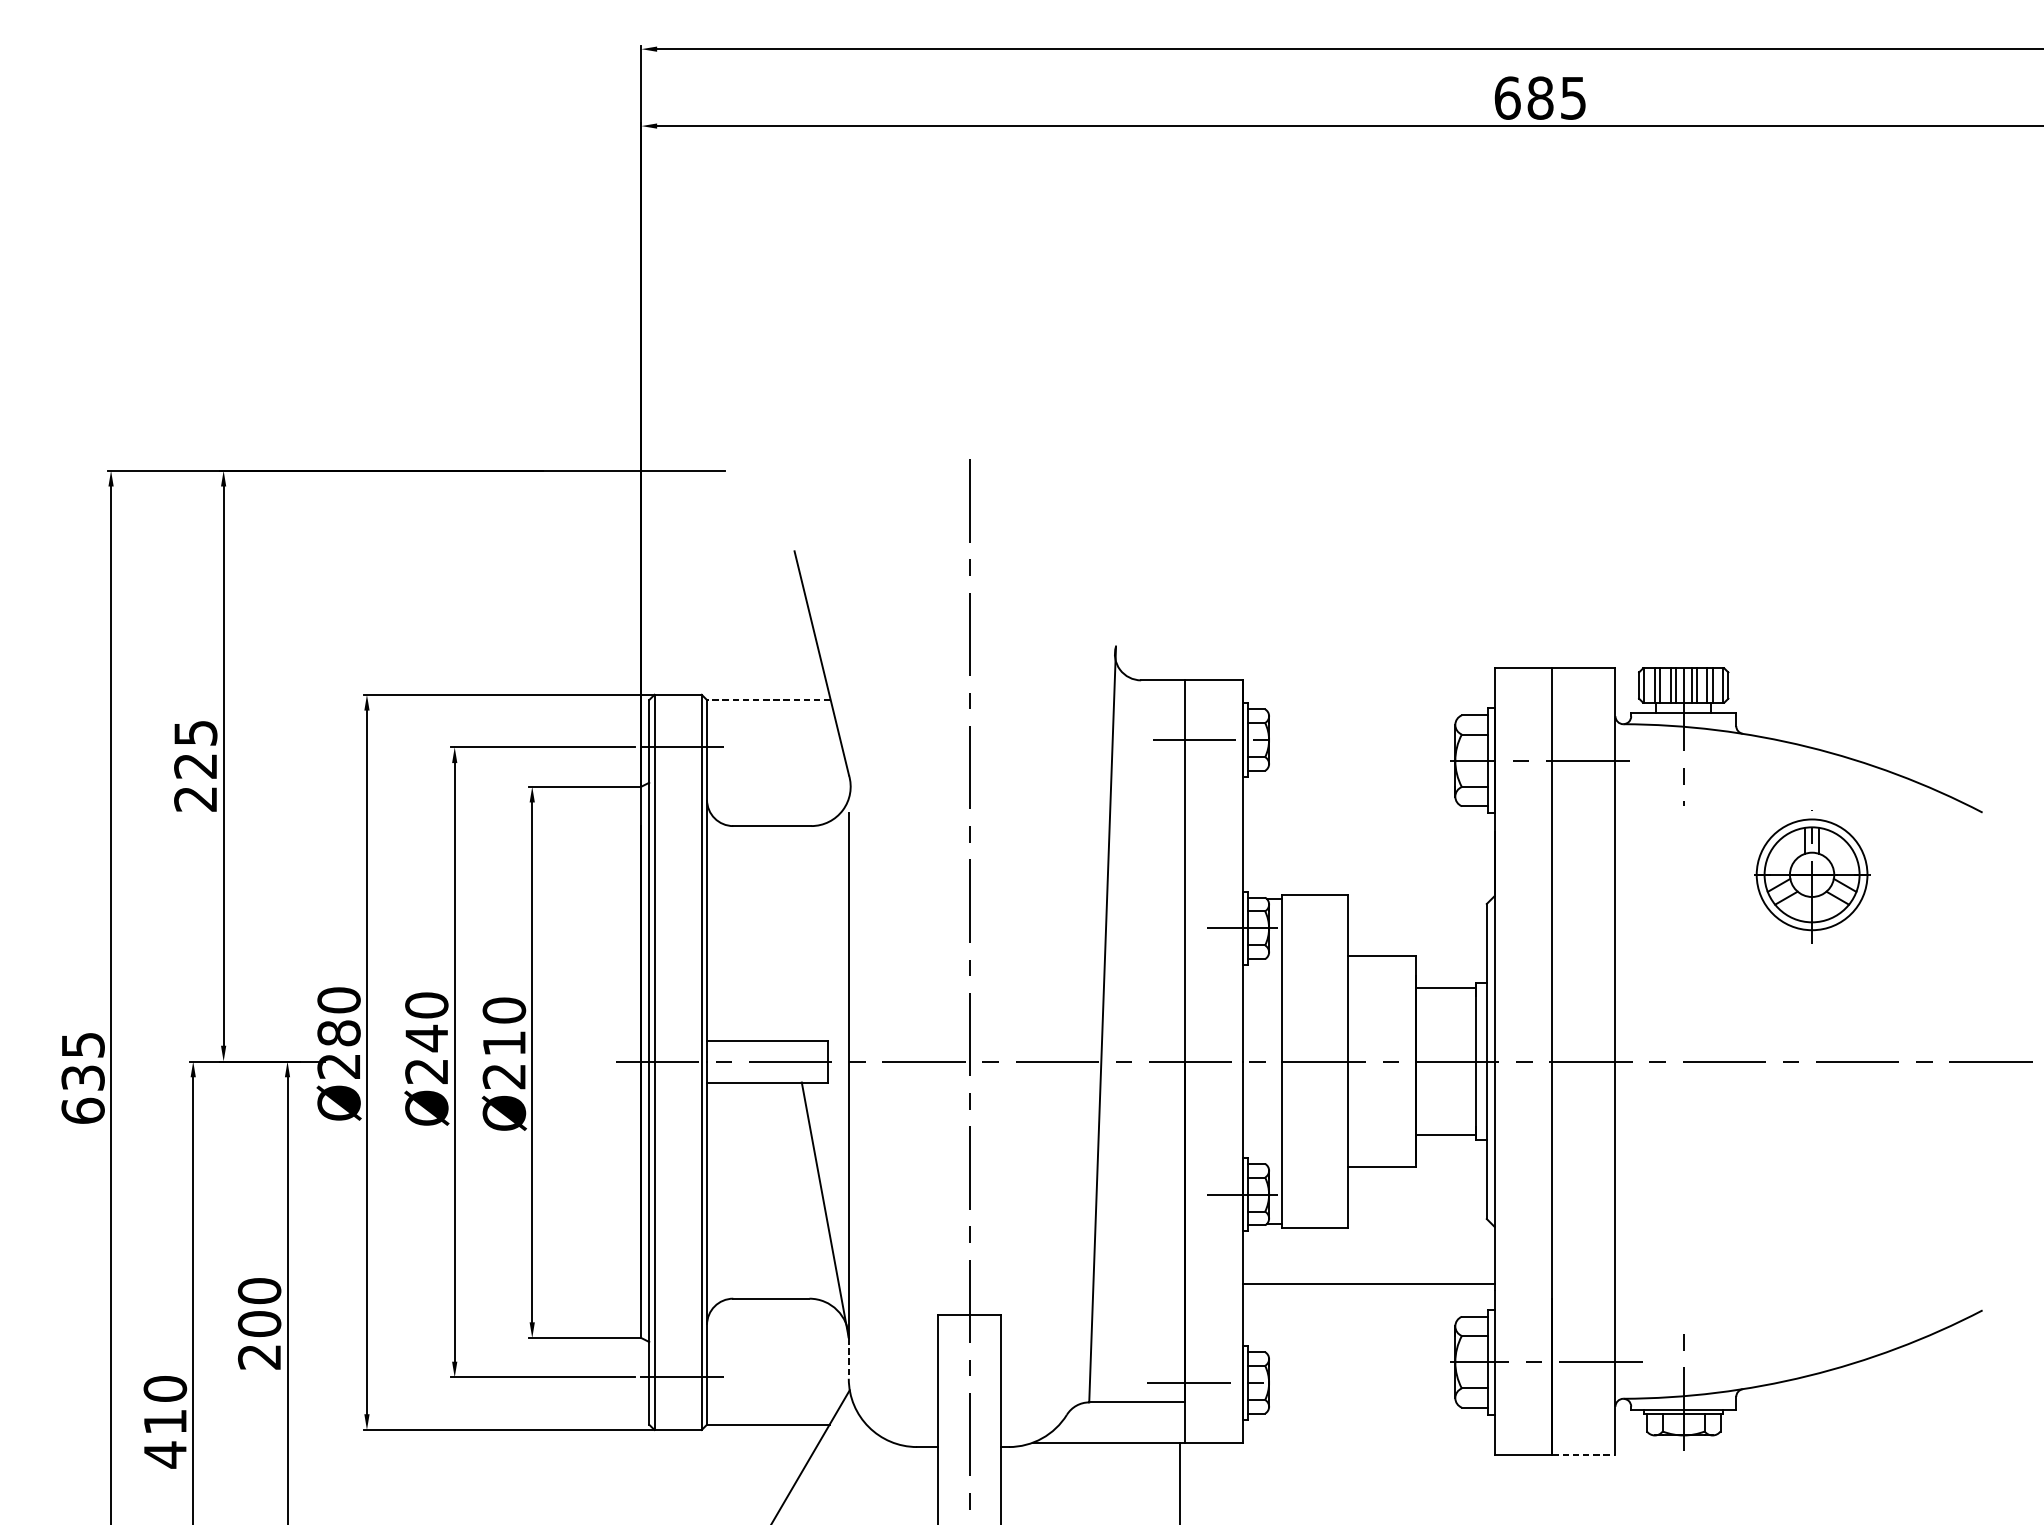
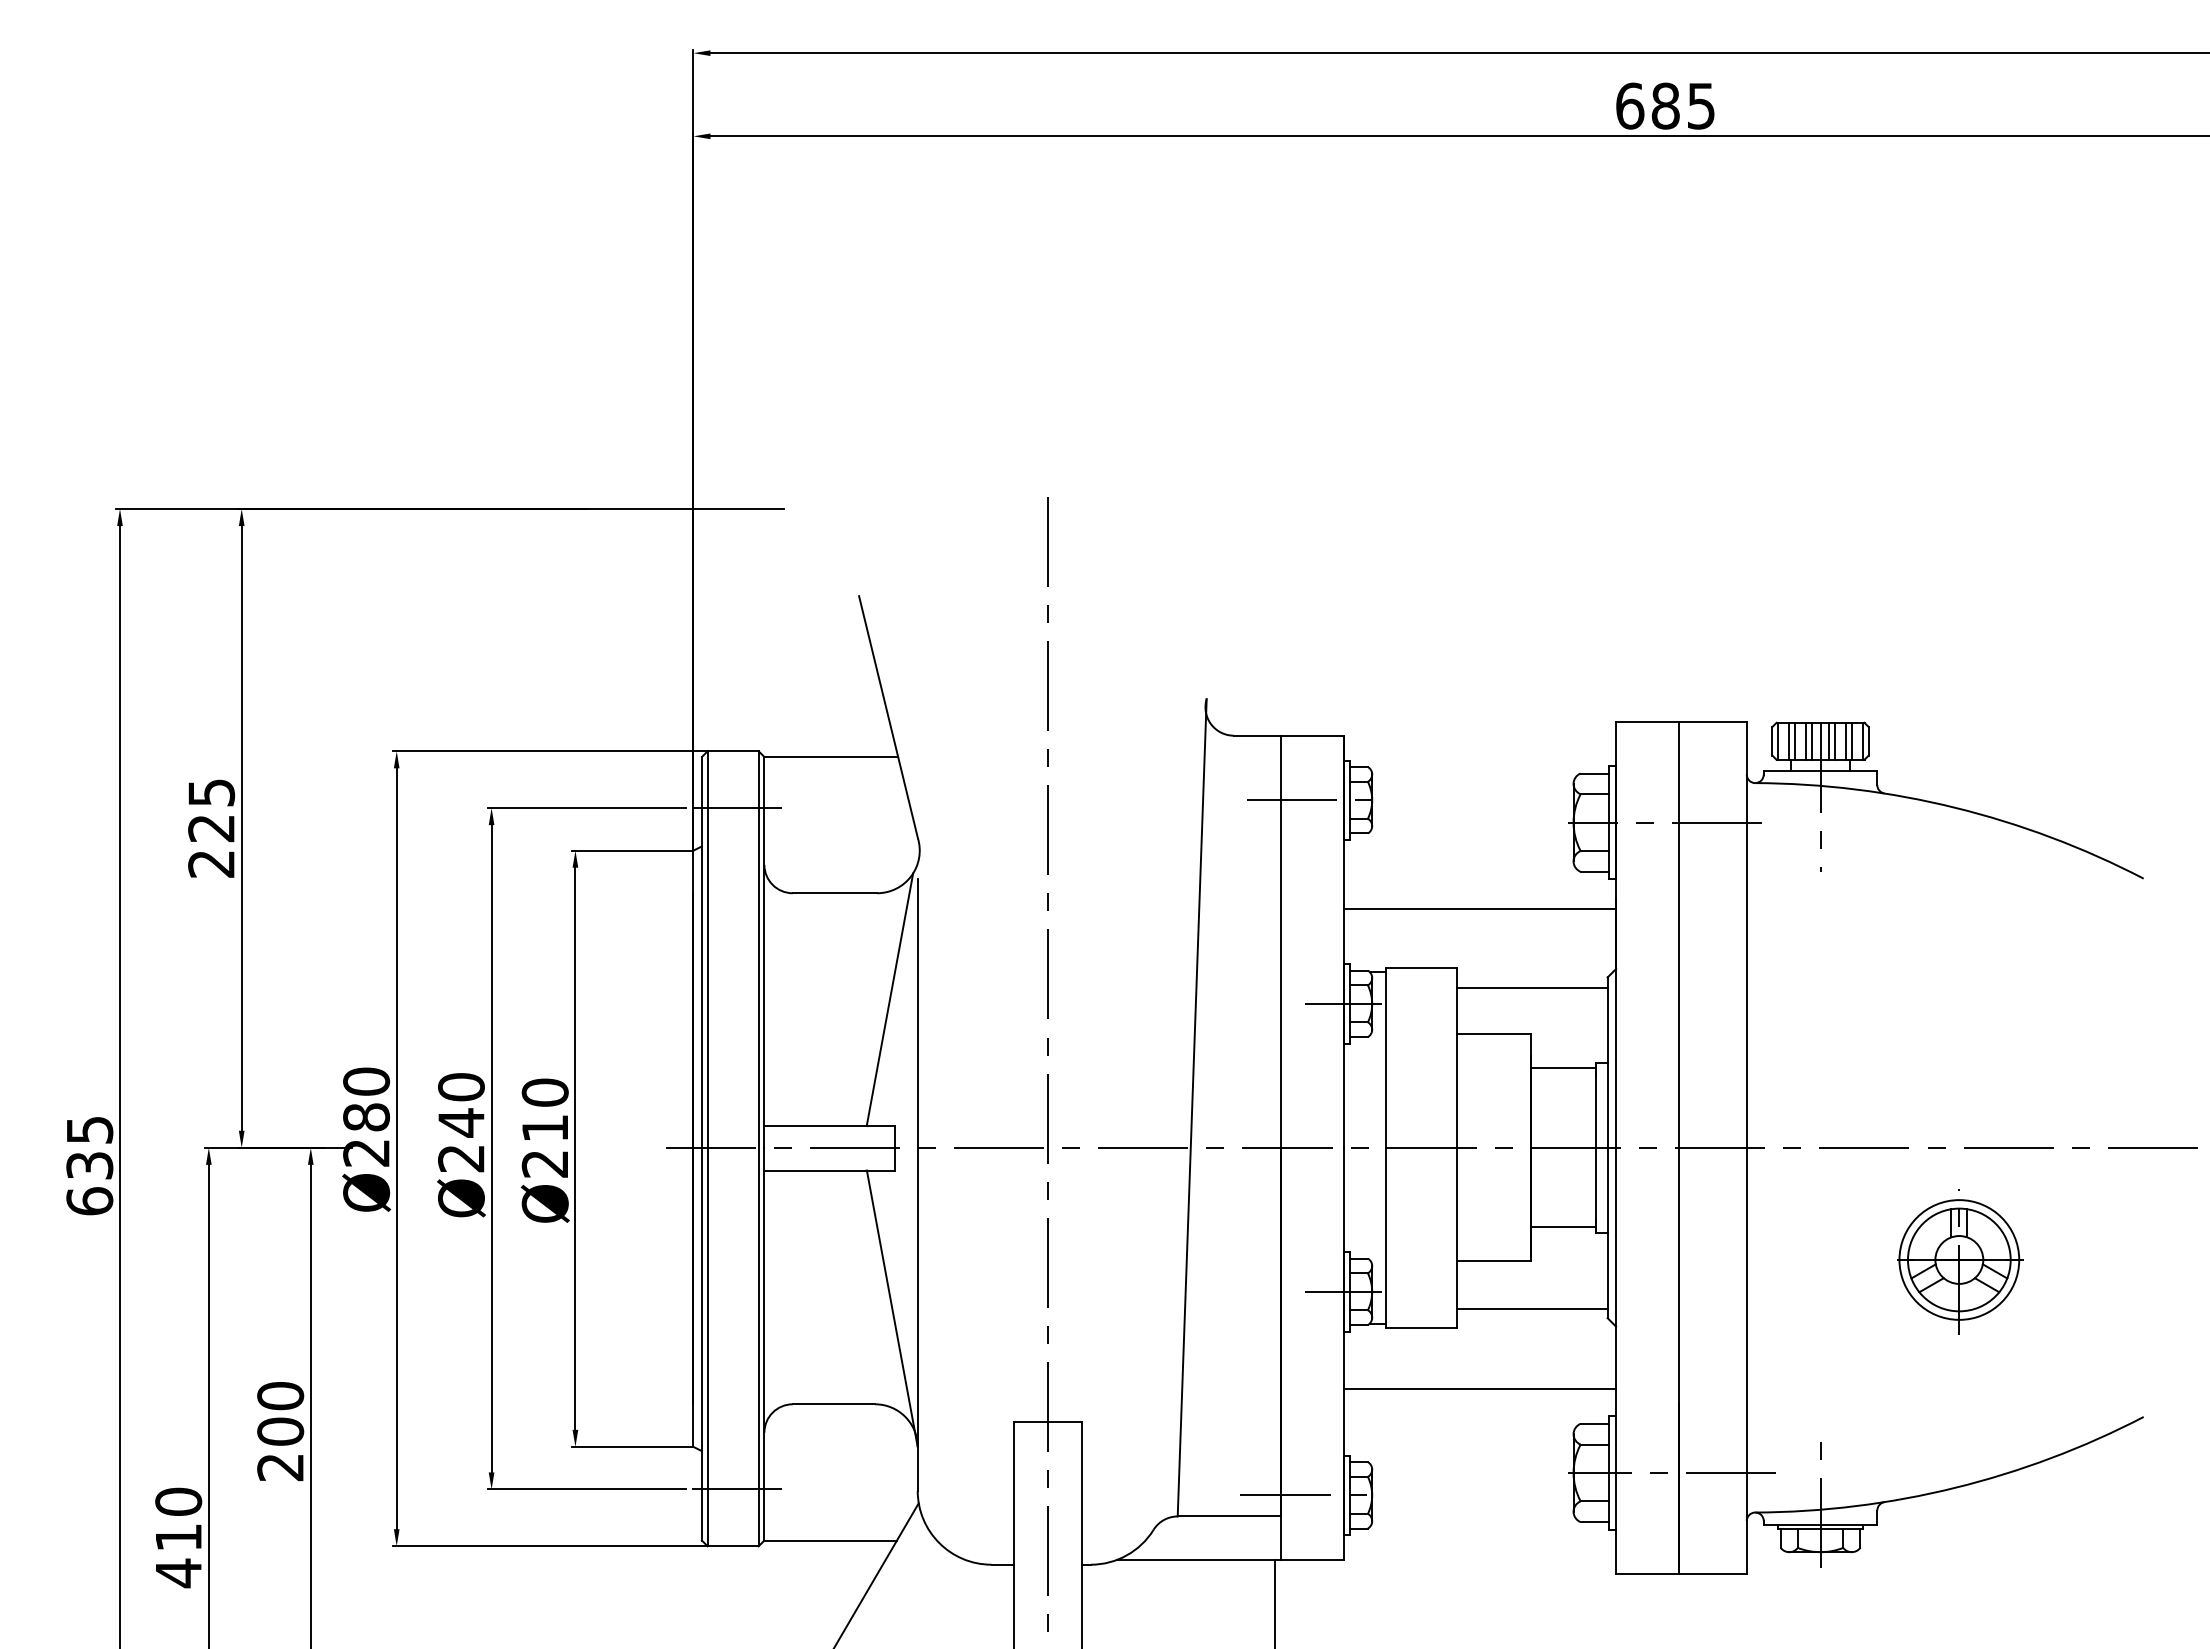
line: (769, 699) -> (831, 756), dashed -> solid
line: (1368, 840) -> (1479, 908), added
part: (1813, 876) -> (1960, 1261), moved
line: (1417, 914) -> (1532, 988), added
line: (822, 924) -> (889, 999), added
line: (1417, 1211) -> (1532, 1309), added
line: (848, 1358) -> (917, 1469), dashed -> solid
line: (1584, 1455) -> (1713, 1573), dashed -> solid

